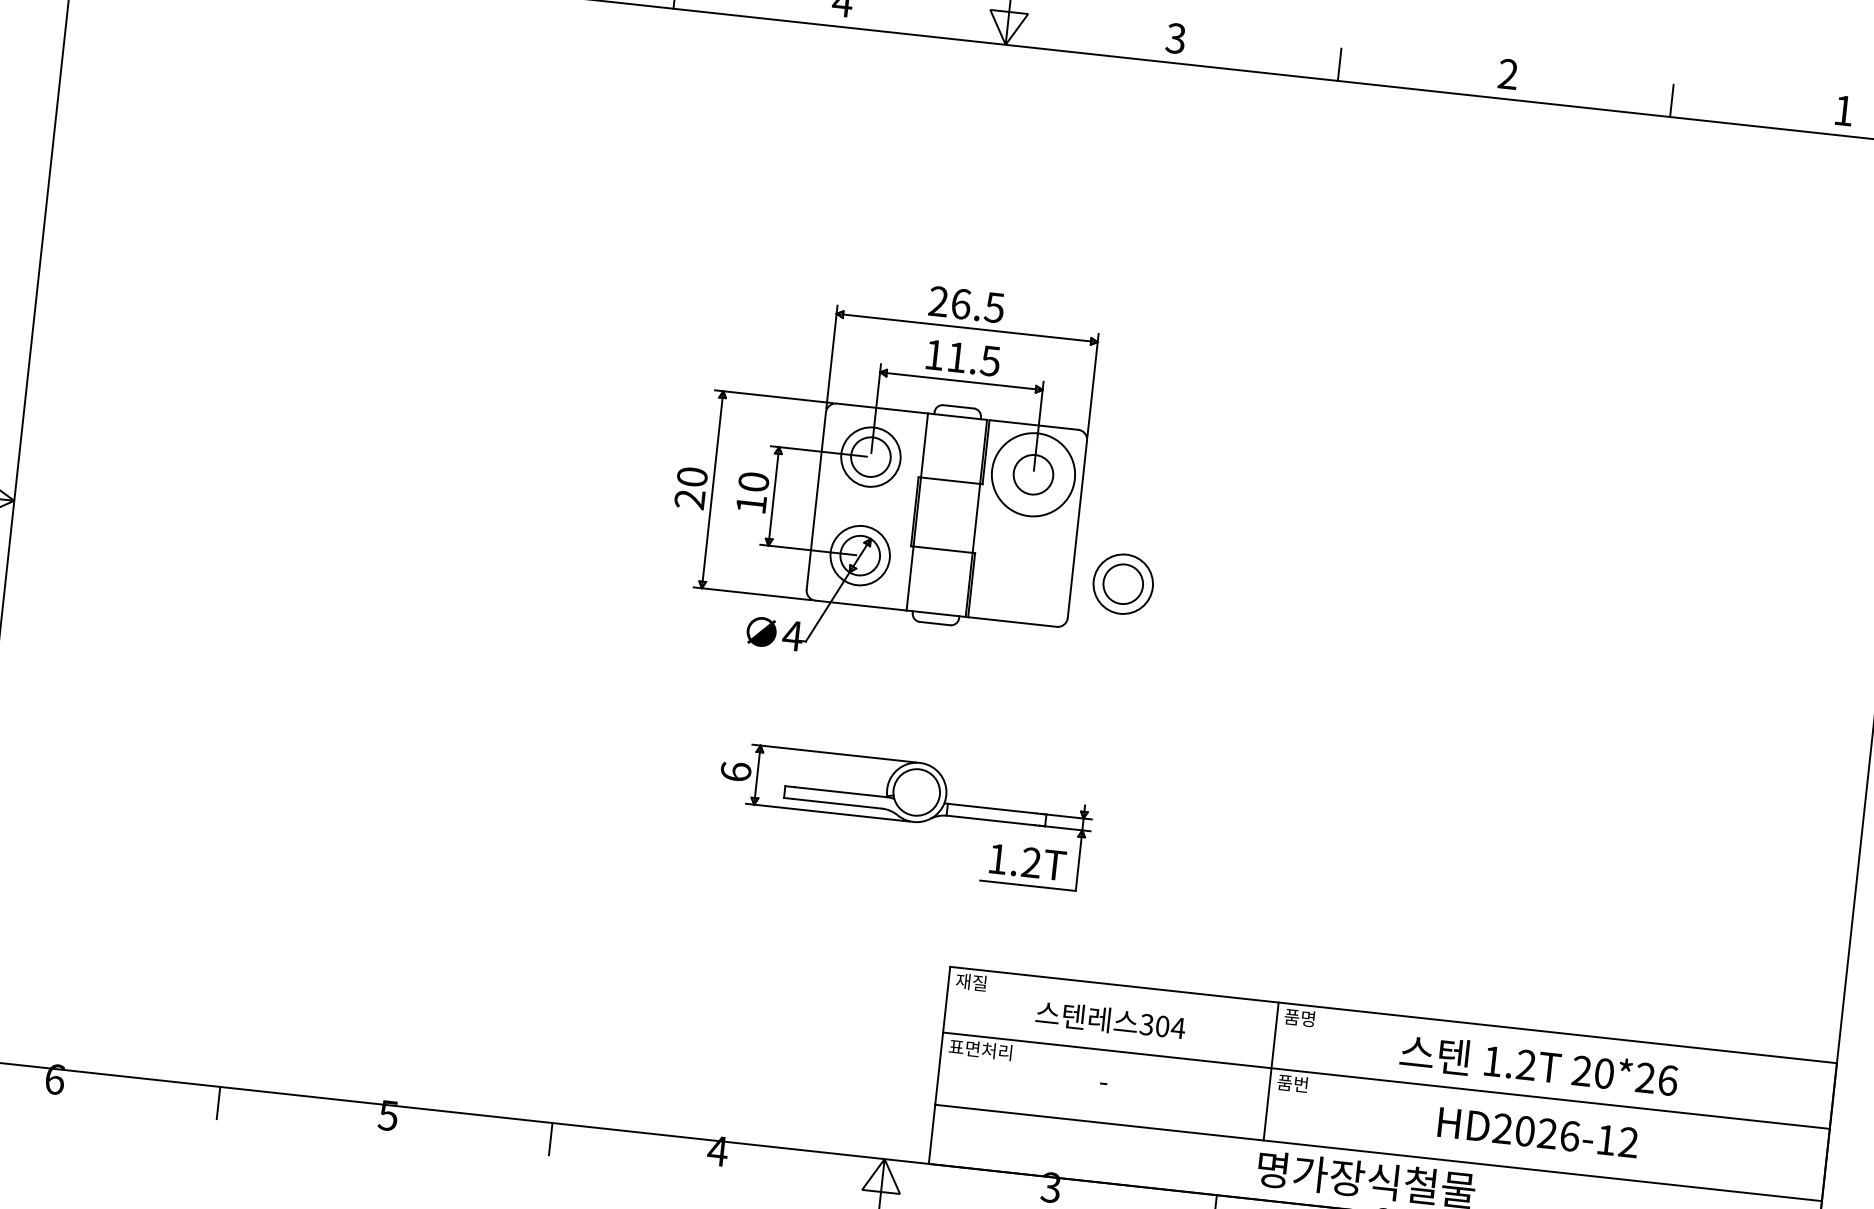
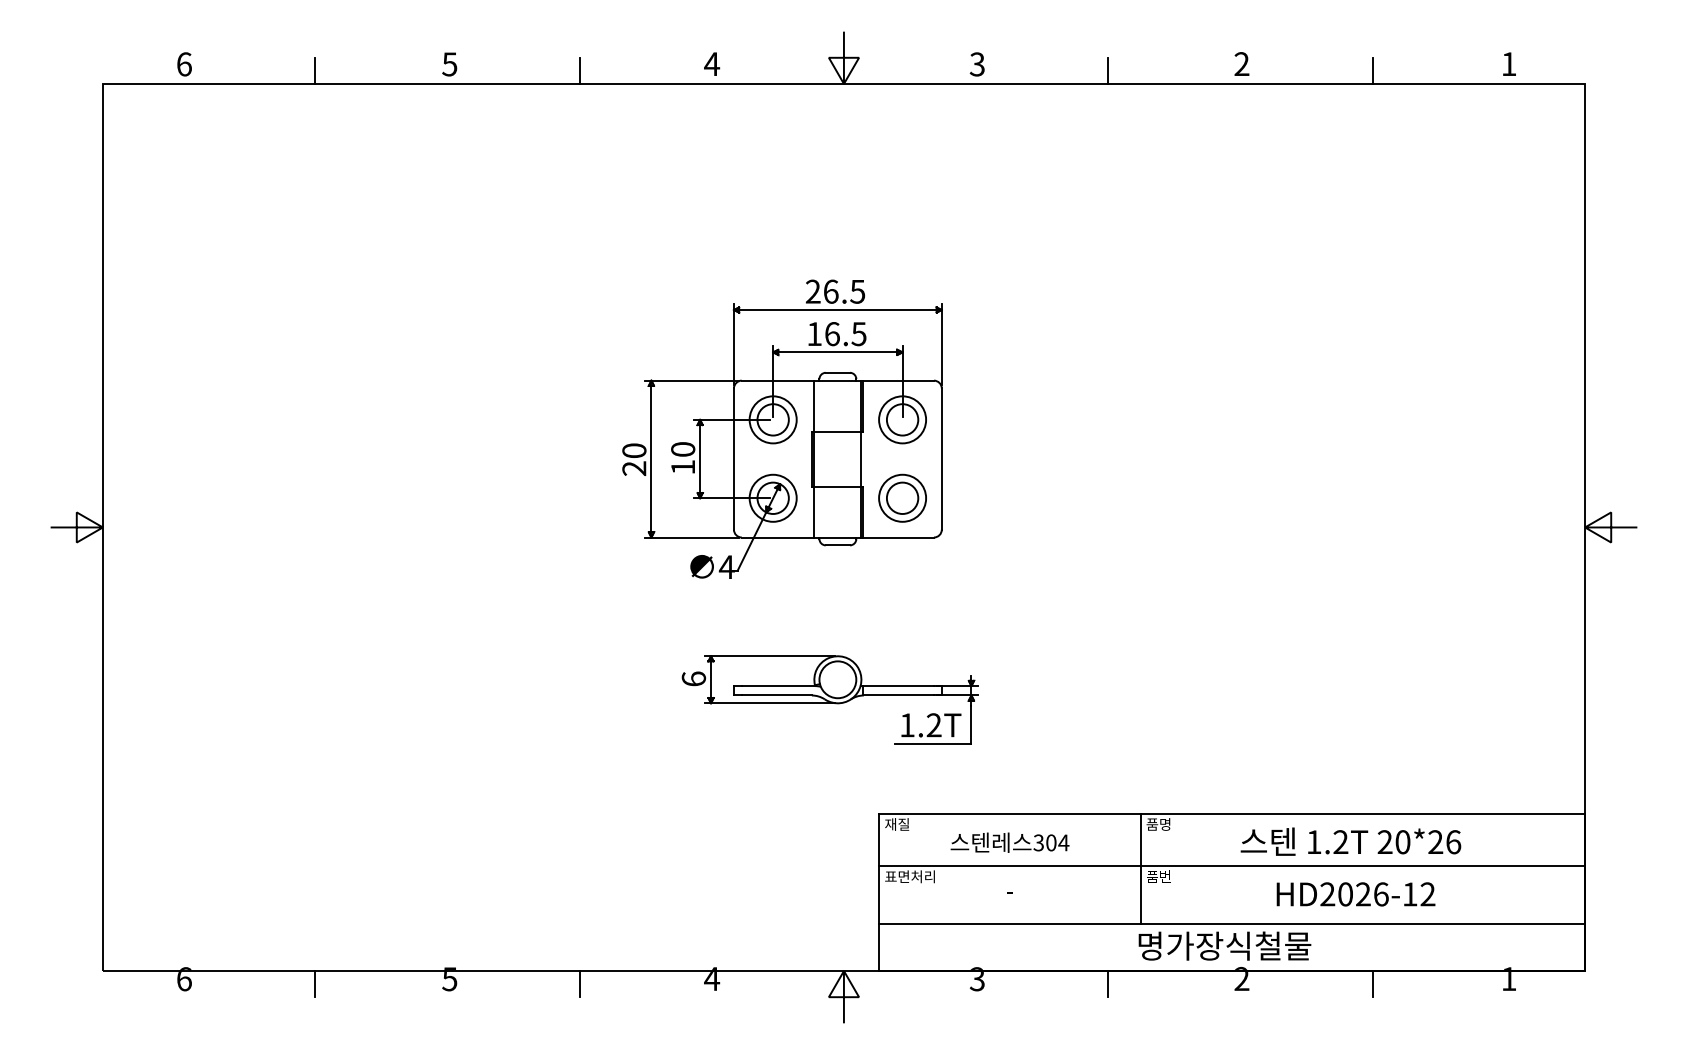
text: (957, 357) -> (832, 334), 11.5 -> 16.5
circle: (1033, 474) -> (902, 419), size x0.71
part: (1123, 583) -> (902, 497), moved

